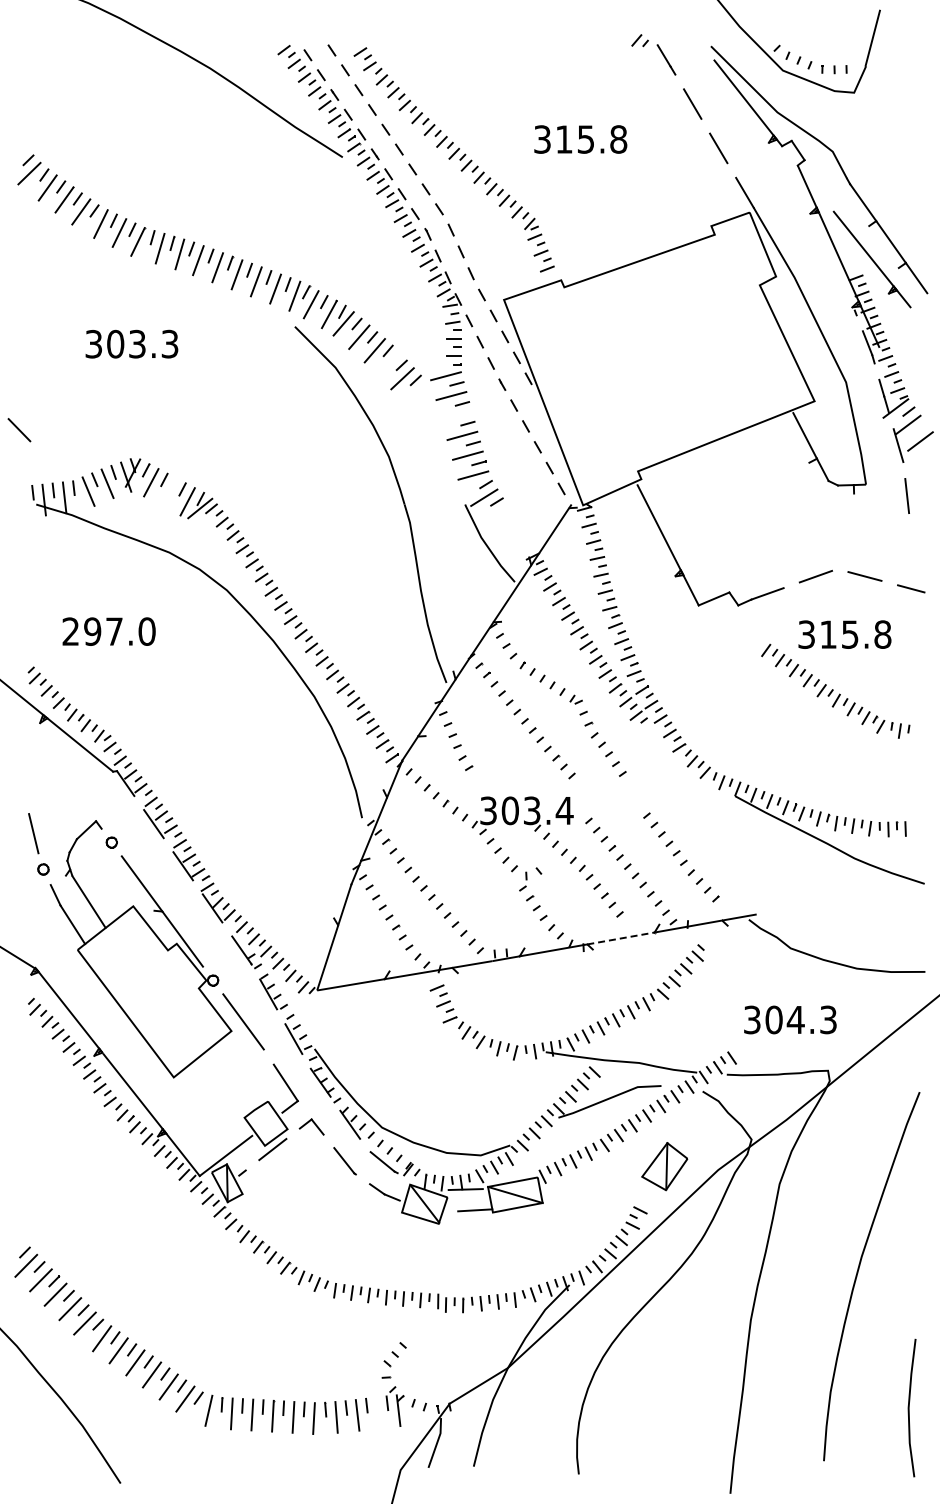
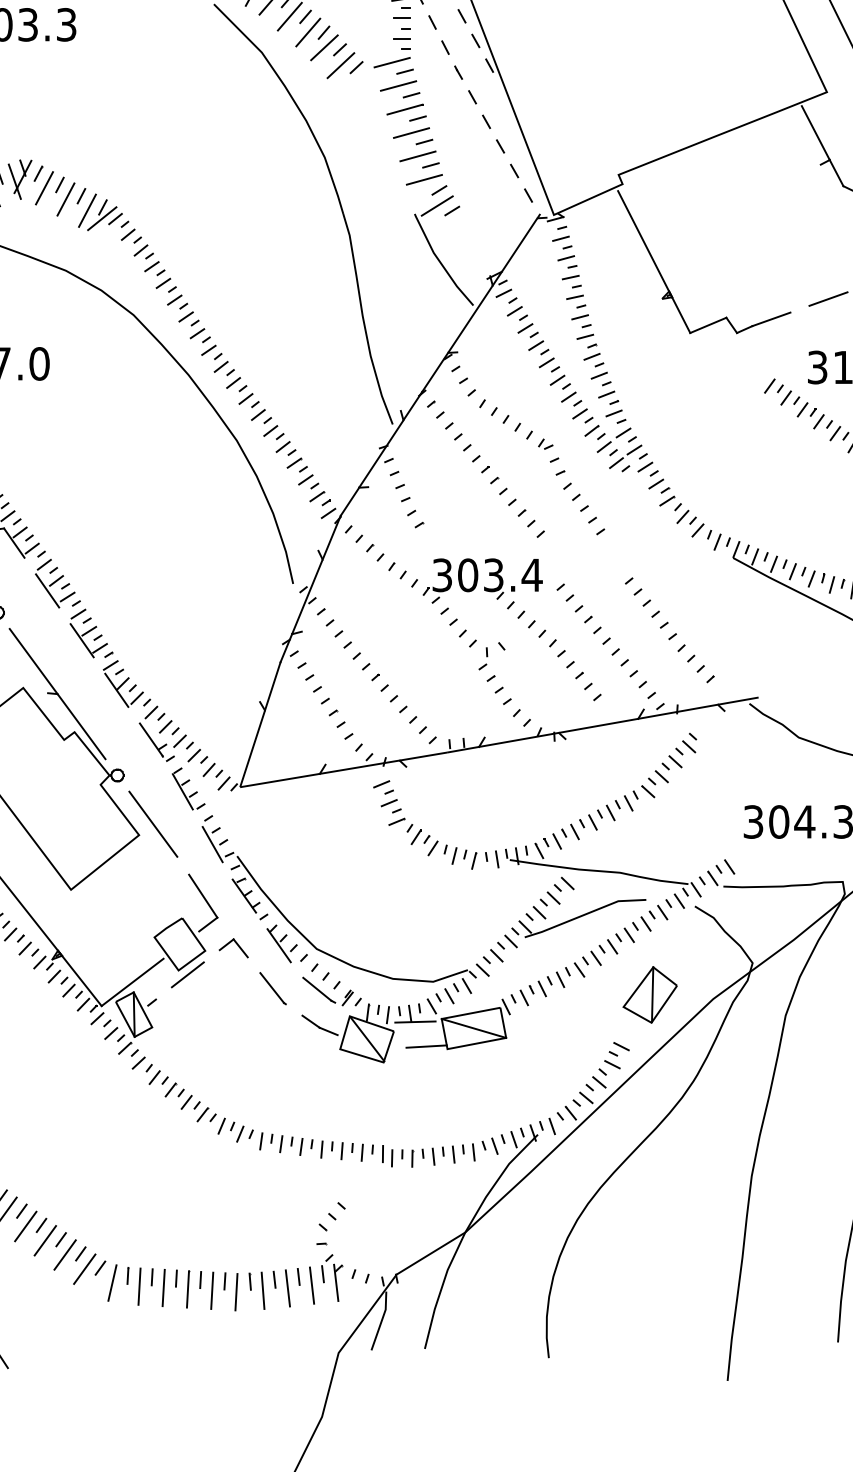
line: (388, 363) -> (324, 47), added
line: (456, 415) -> (404, 108), added
line: (169, 491) -> (65, 198), added
line: (620, 938) -> (597, 725), dashed -> solid
line: (377, 1412) -> (311, 1285), added

